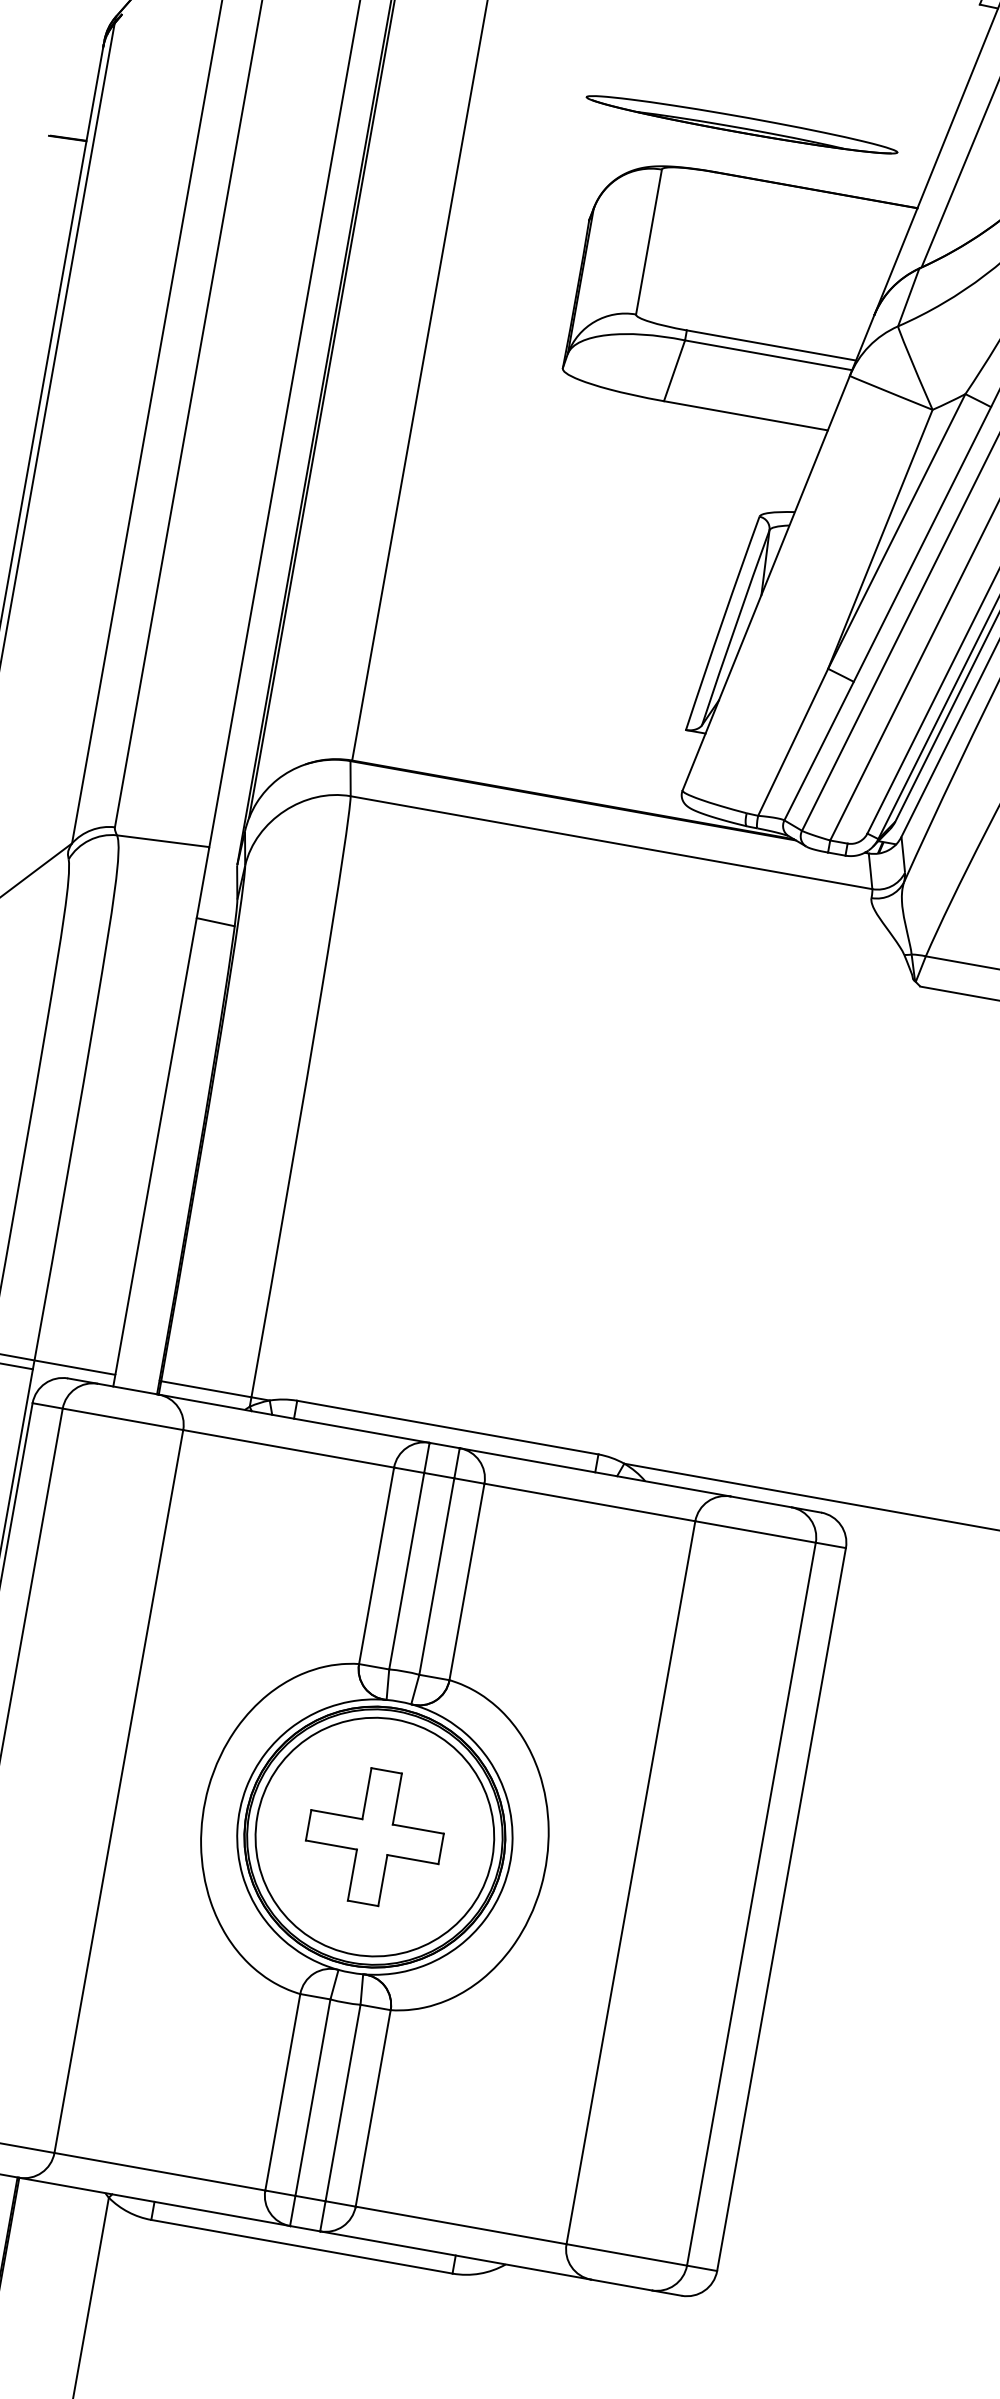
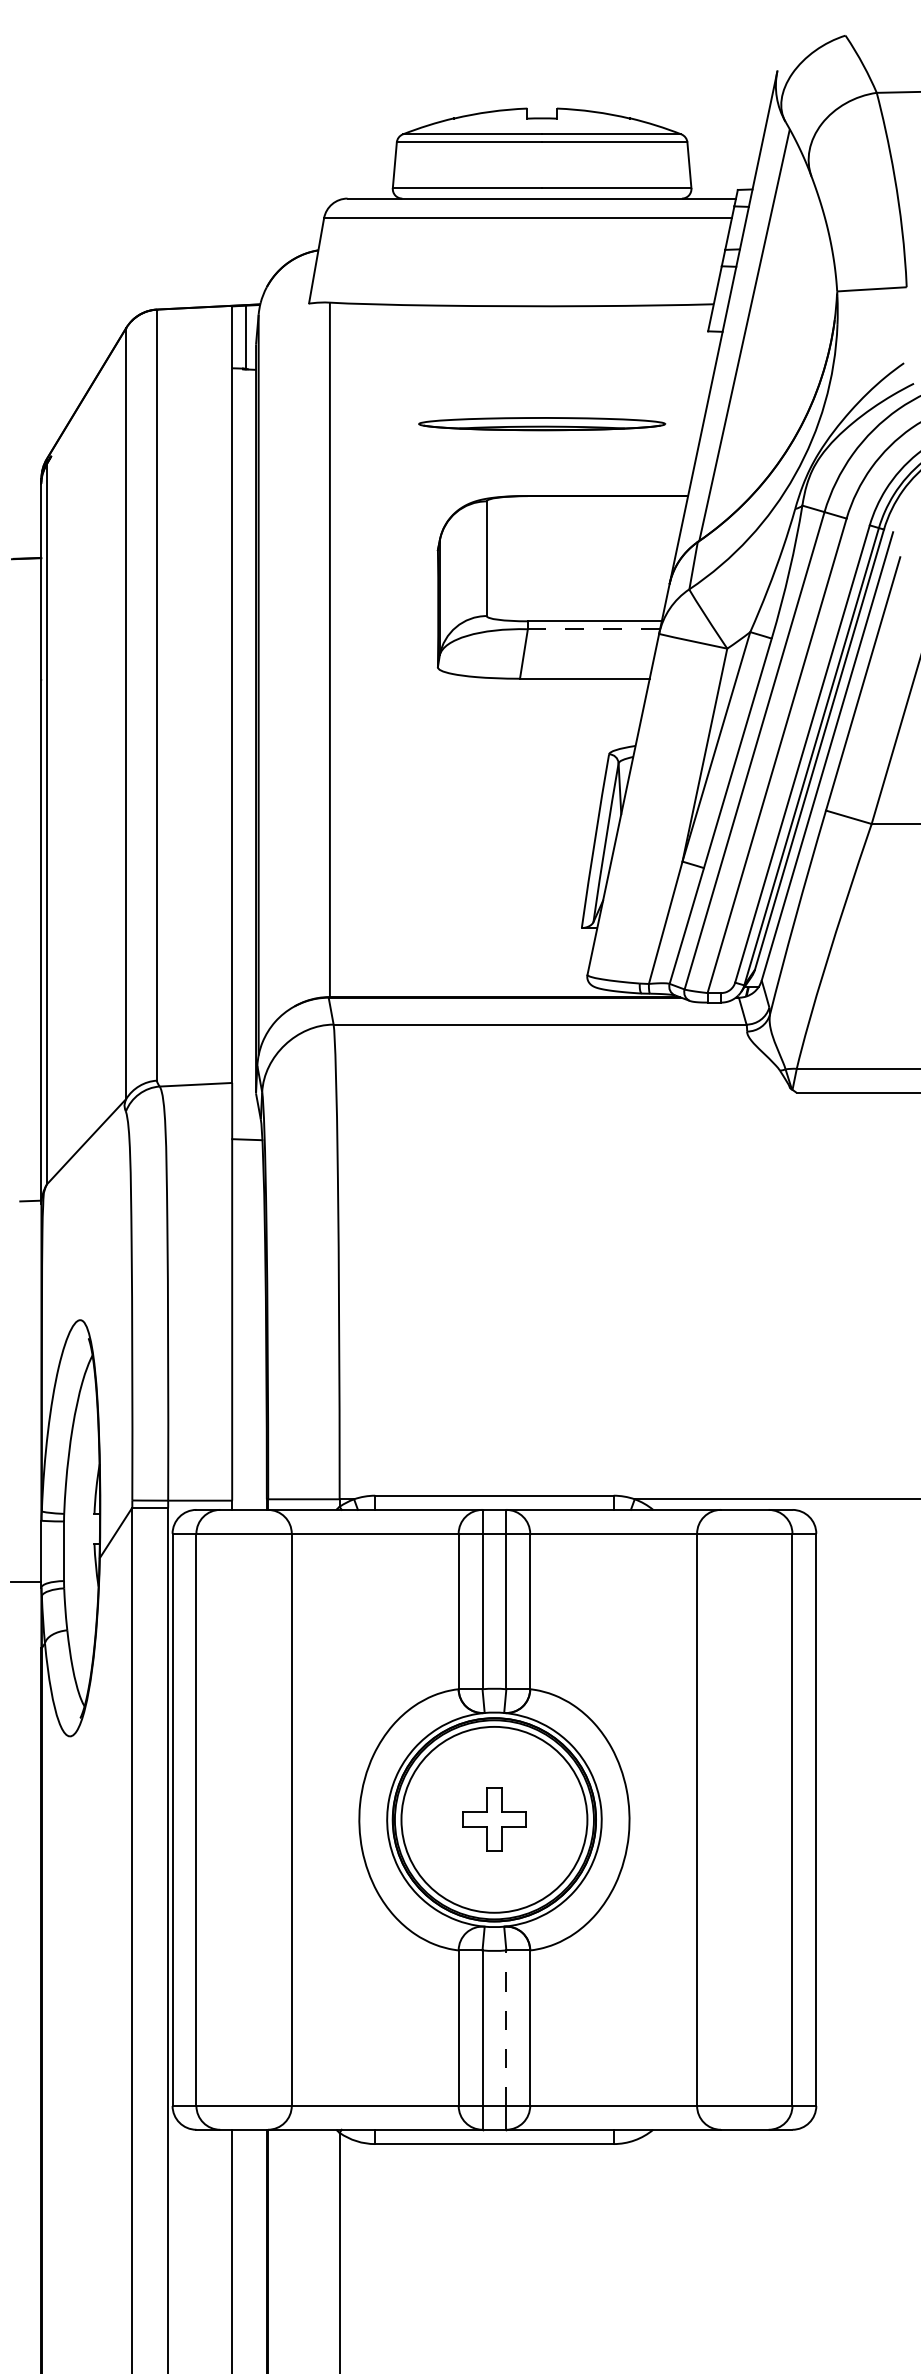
part: (742, 125) -> (542, 424), moved
line: (767, 355) -> (593, 629), solid -> dashed
part: (375, 1836) -> (494, 1819), size x0.6
line: (343, 2103) -> (506, 2028), solid -> dashed

